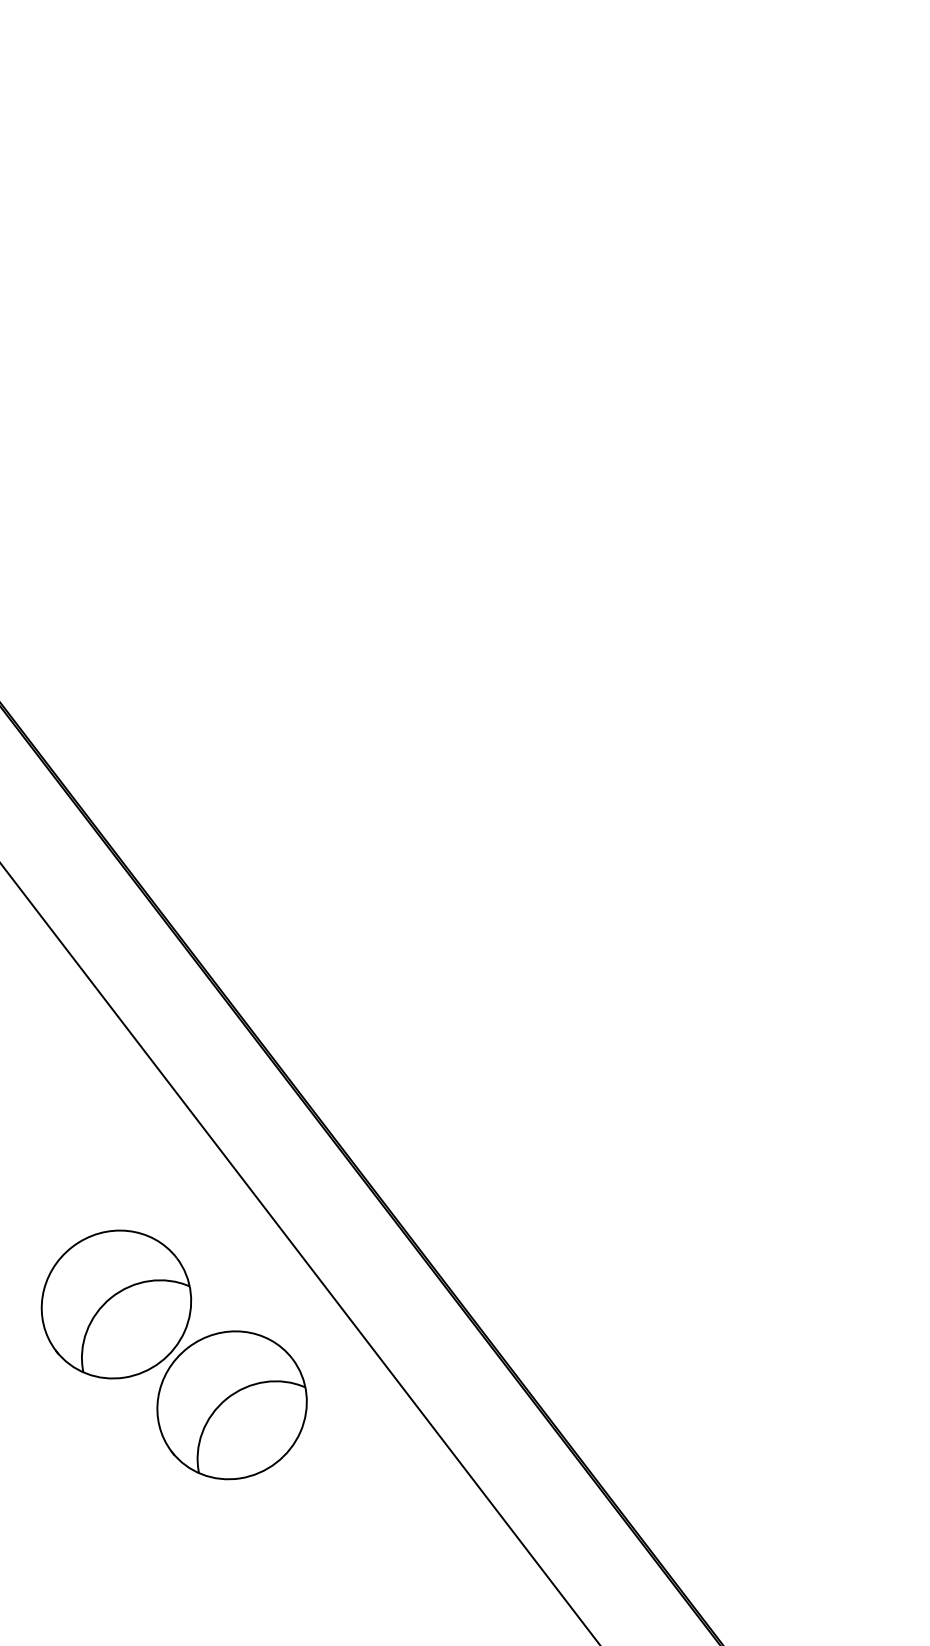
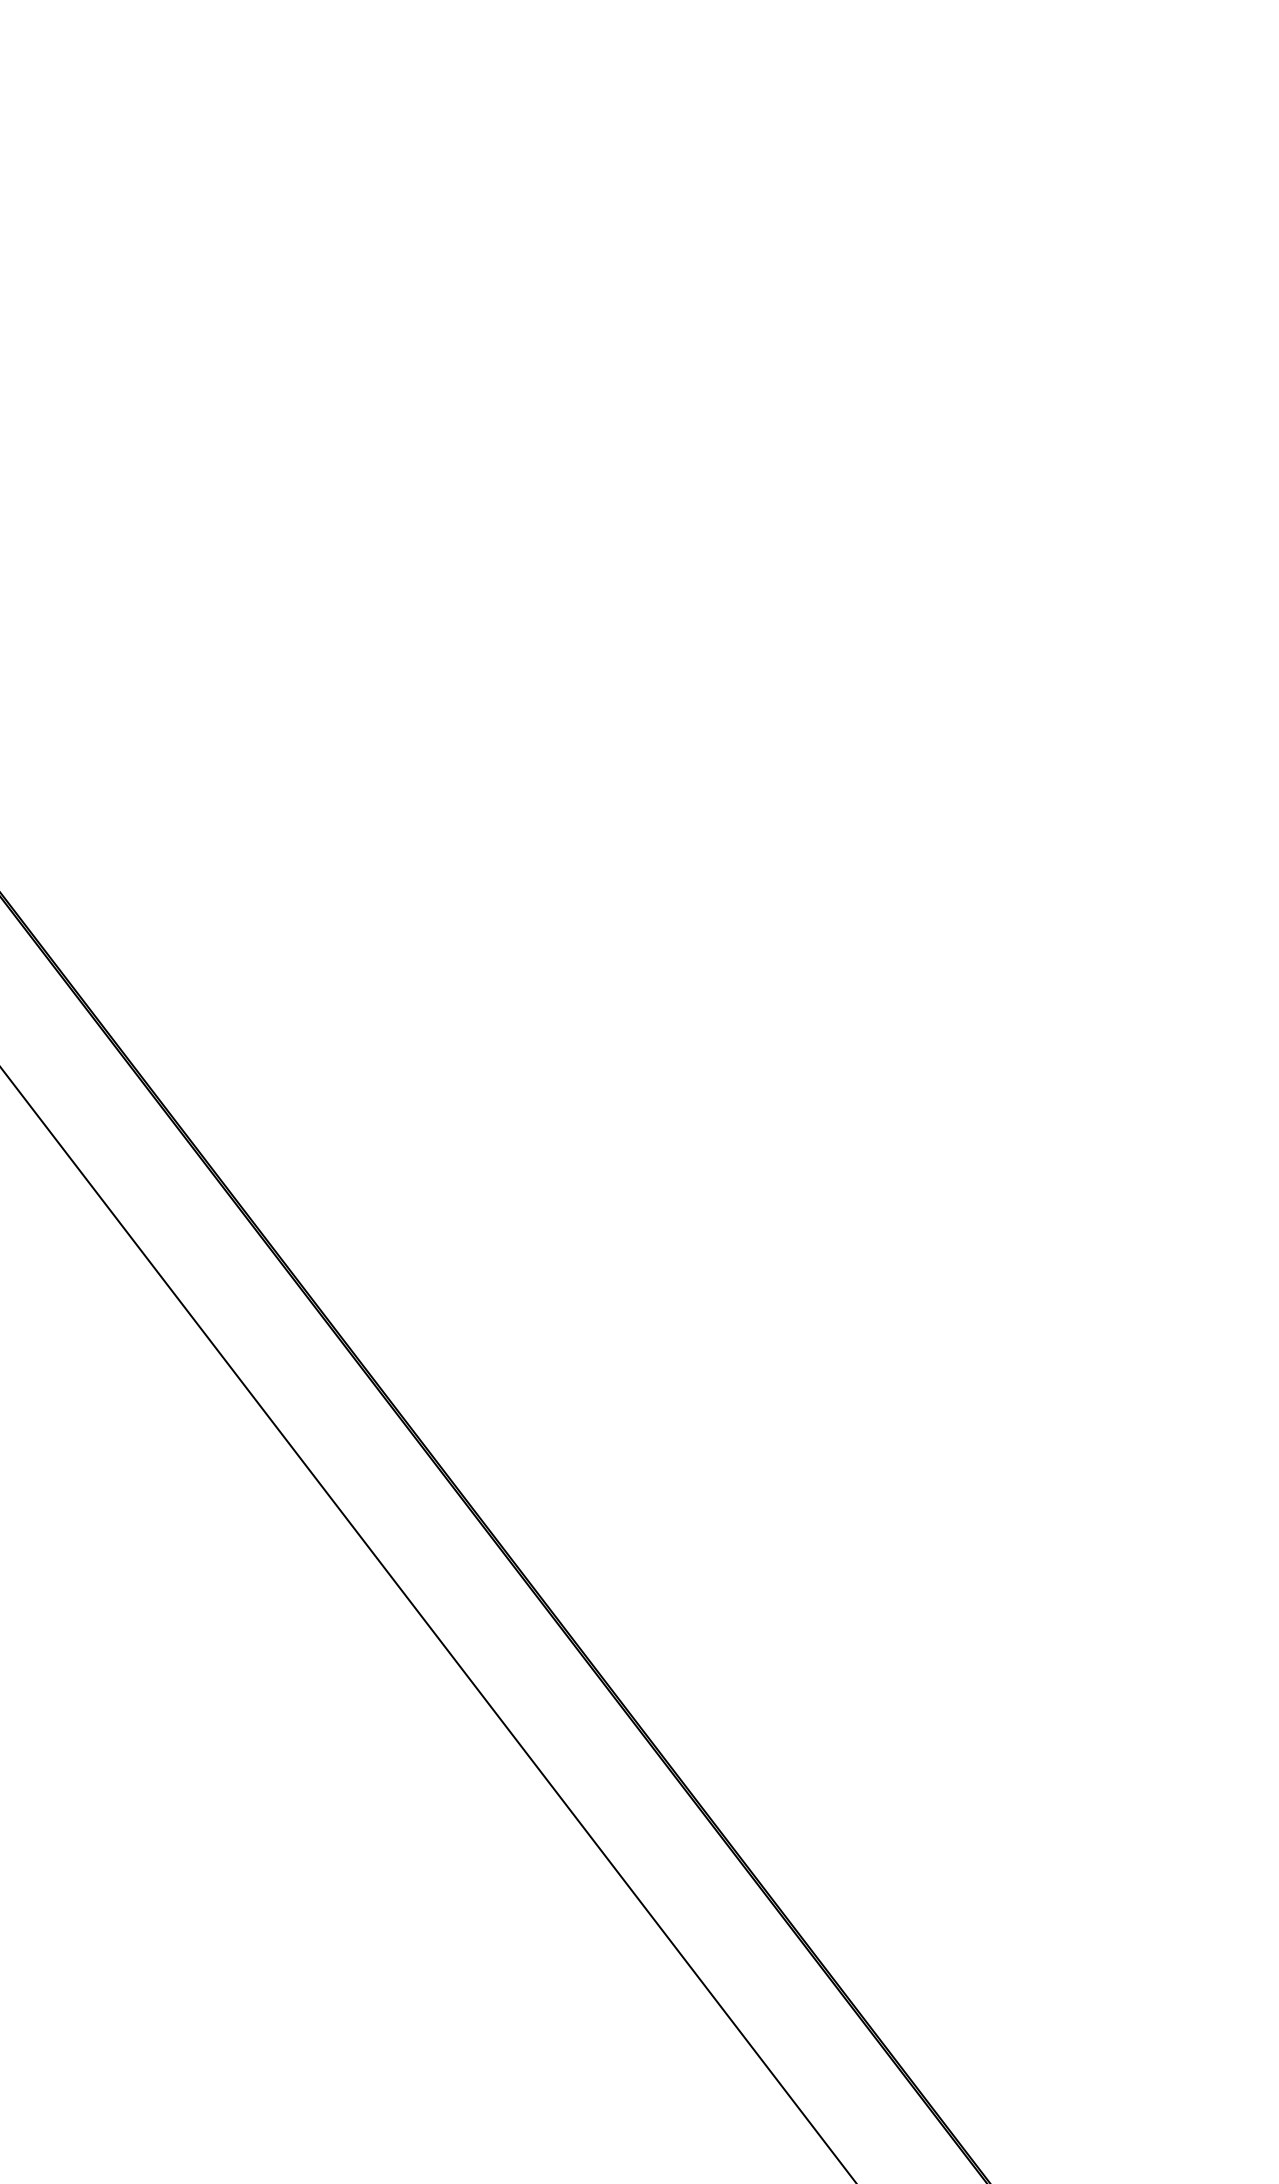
part: (173, 1354) -> (443, 1933), removed

